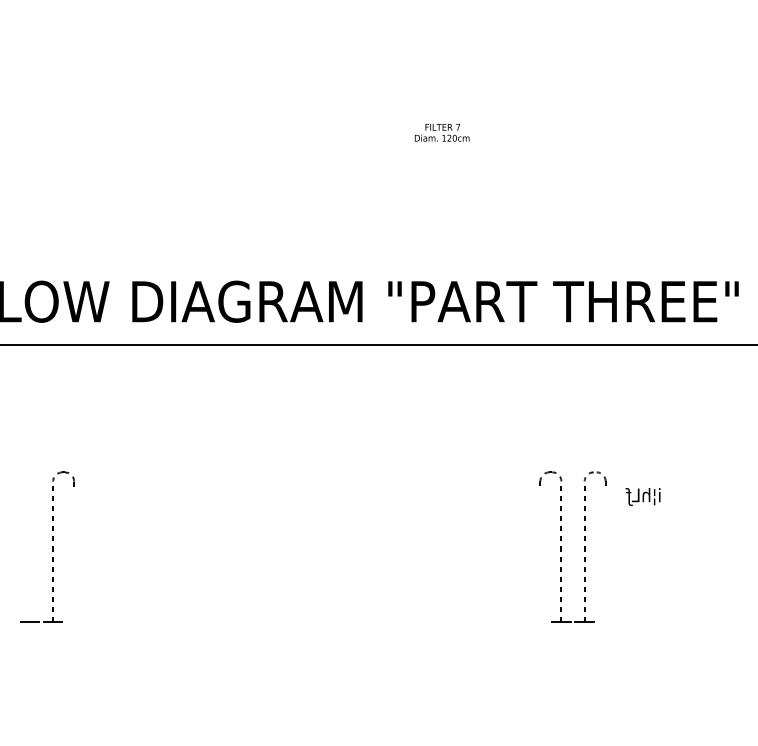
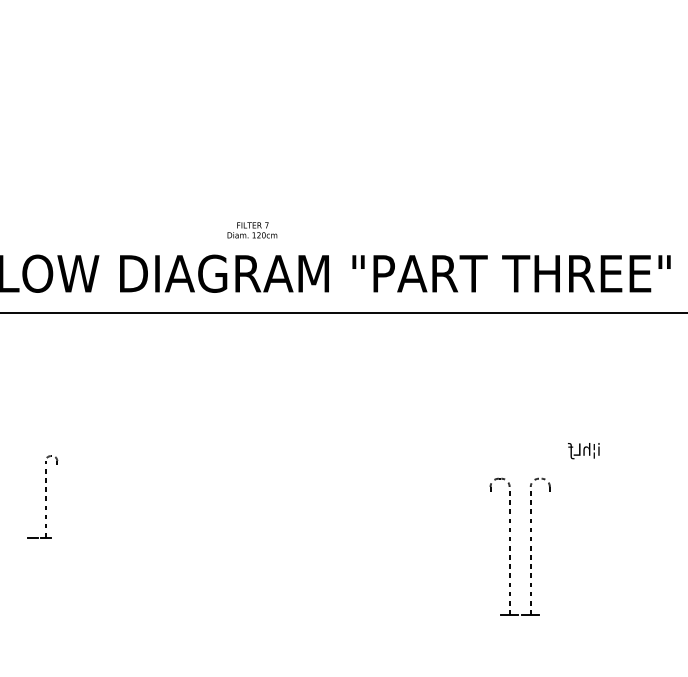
text: (442, 132) -> (252, 230), moved
part: (46, 546) -> (42, 496), size x0.6
part: (562, 546) -> (510, 546), moved

